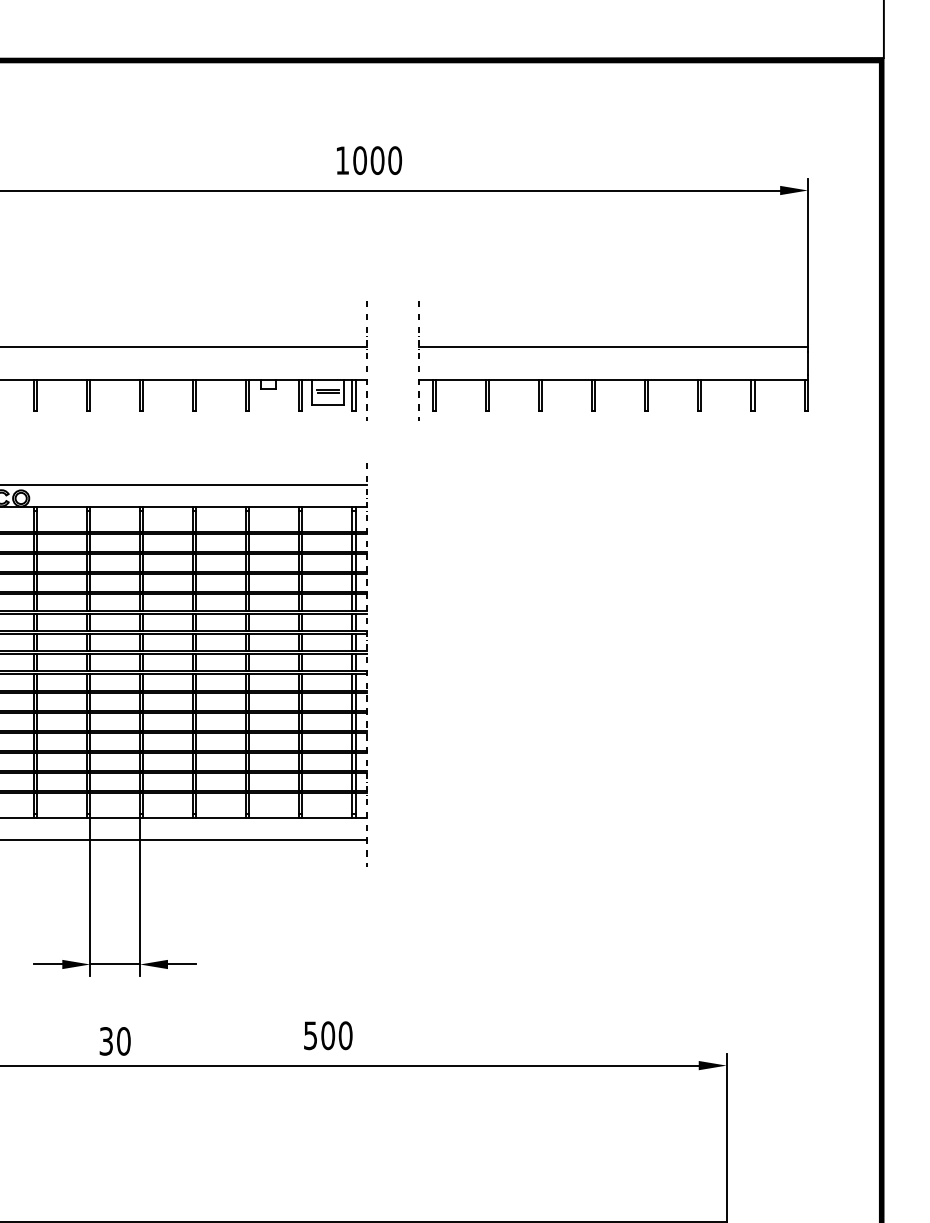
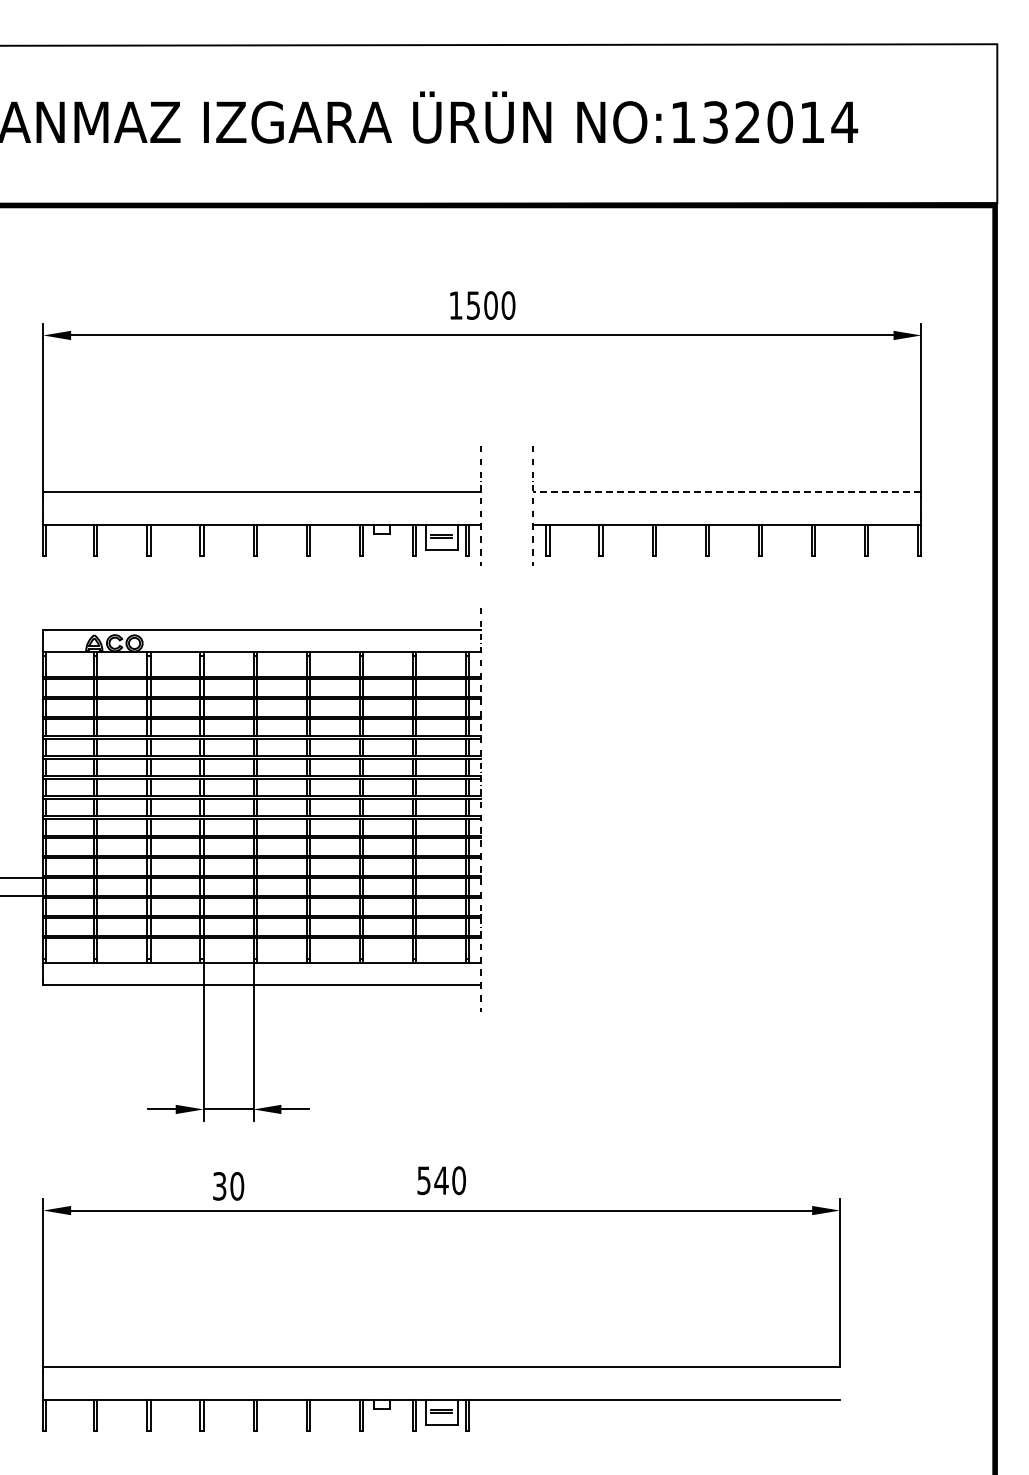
text: (360, 160) -> (473, 305), 1000 -> 1500
line: (613, 346) -> (726, 491), solid -> dashed
text: (328, 1035) -> (441, 1180), 500 -> 540

